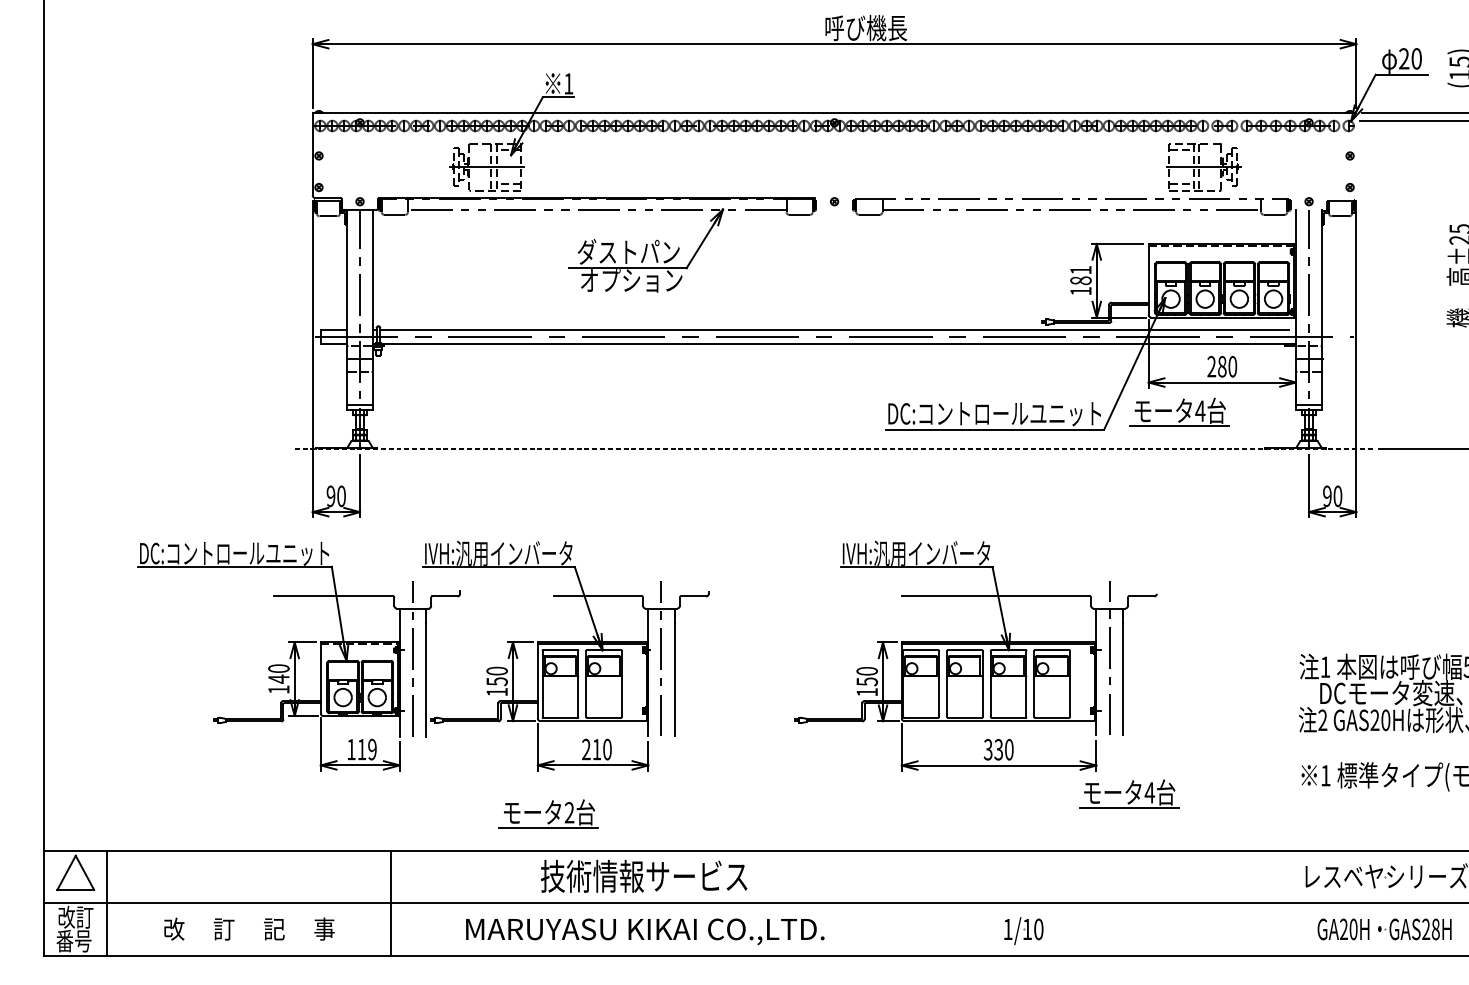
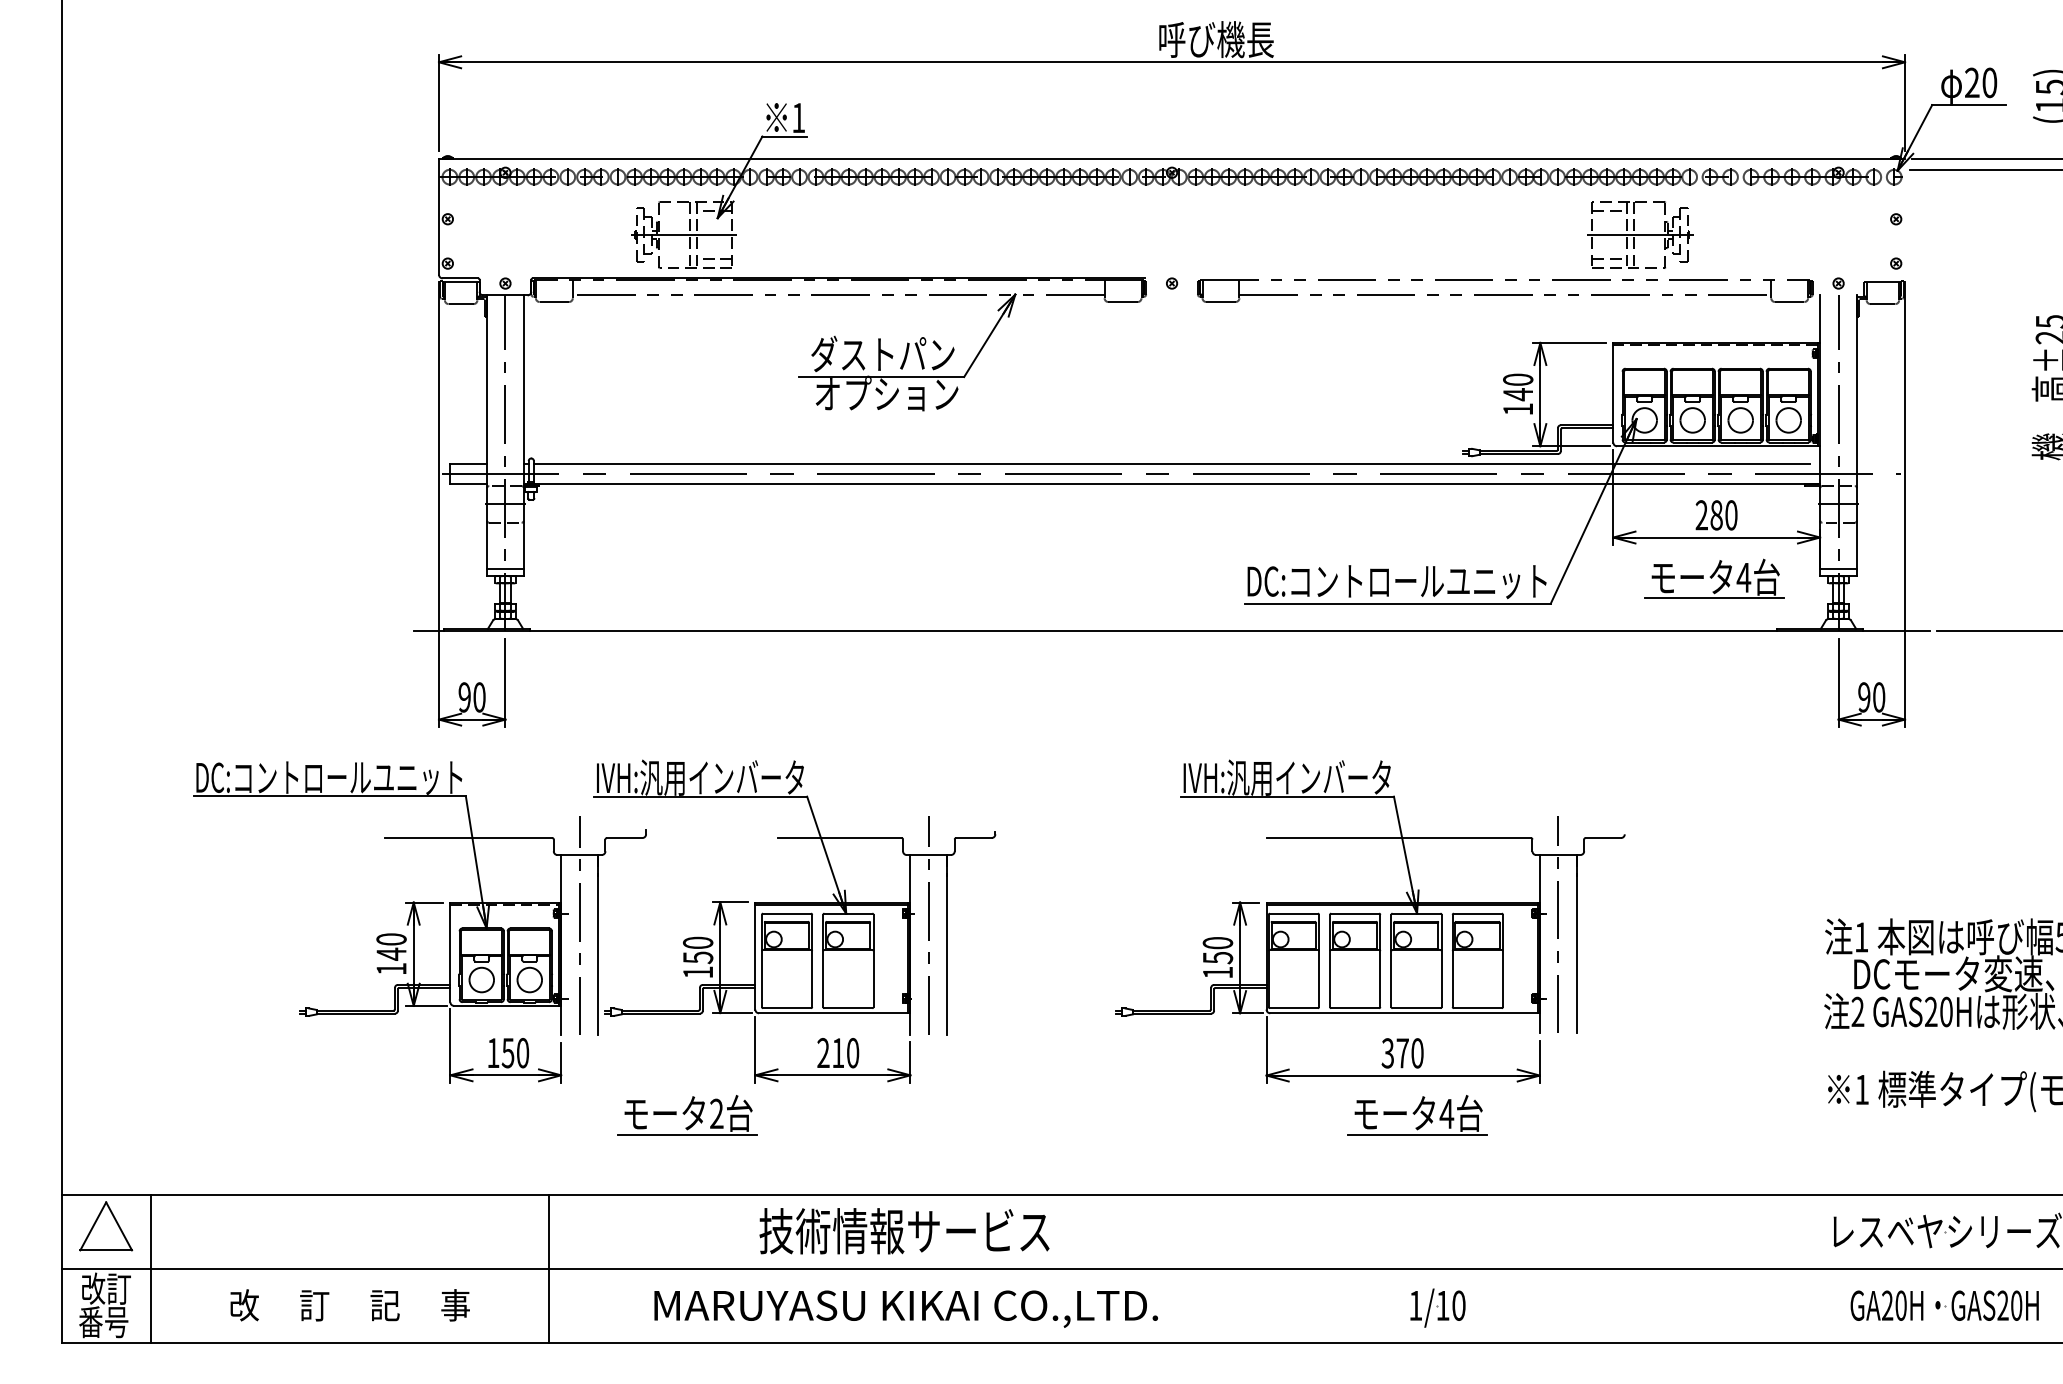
part: (1203, 166) -> (1640, 234), moved
text: (1081, 275) -> (1518, 387), 181 -> 140
part: (1179, 411) -> (1714, 578), moved
line: (834, 449) -> (1171, 631), dashed -> solid
text: (367, 749) -> (515, 1053), 119 -> 150
text: (998, 749) -> (1402, 1053), 330 -> 370
part: (1128, 793) -> (1417, 1115), moved
part: (548, 813) -> (687, 1115), moved
text: (1435, 929) -> (2016, 1305), GAS28H -> GAS20H

